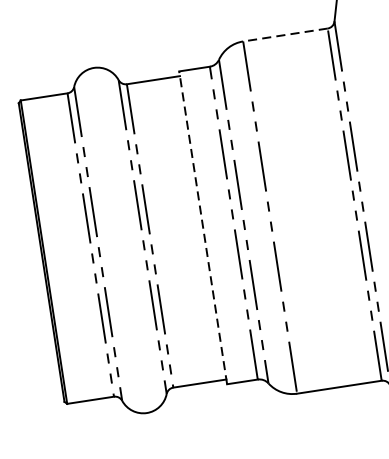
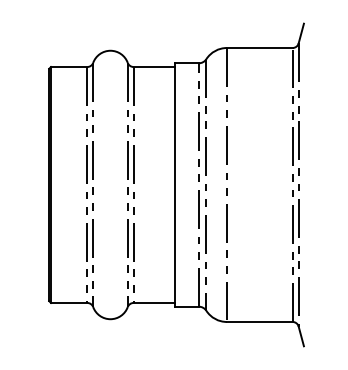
line: (285, 35) -> (259, 48), dashed -> solid
line: (202, 227) -> (174, 184), dashed -> solid

